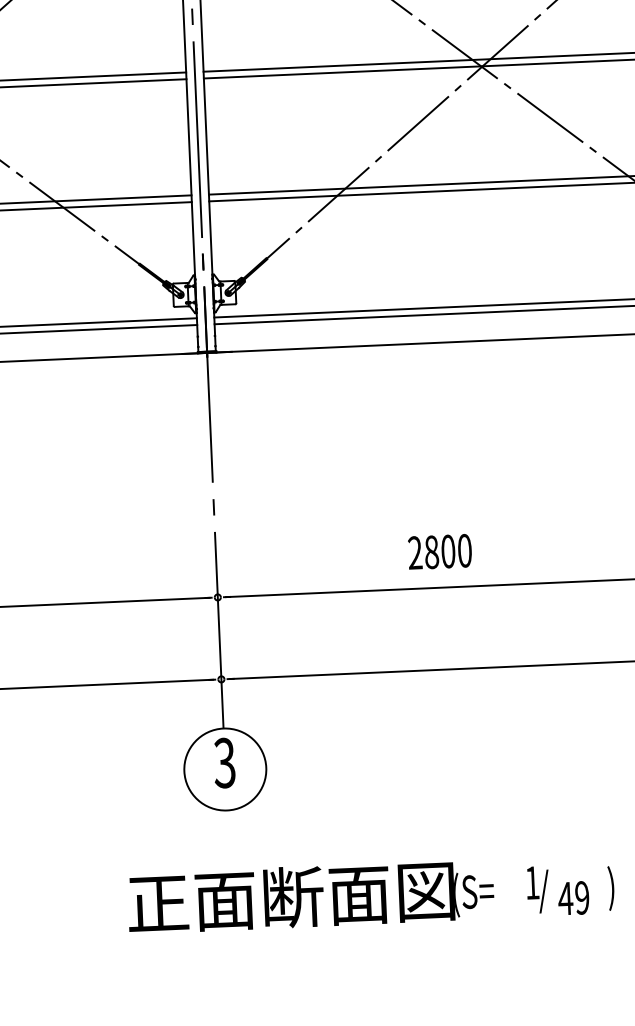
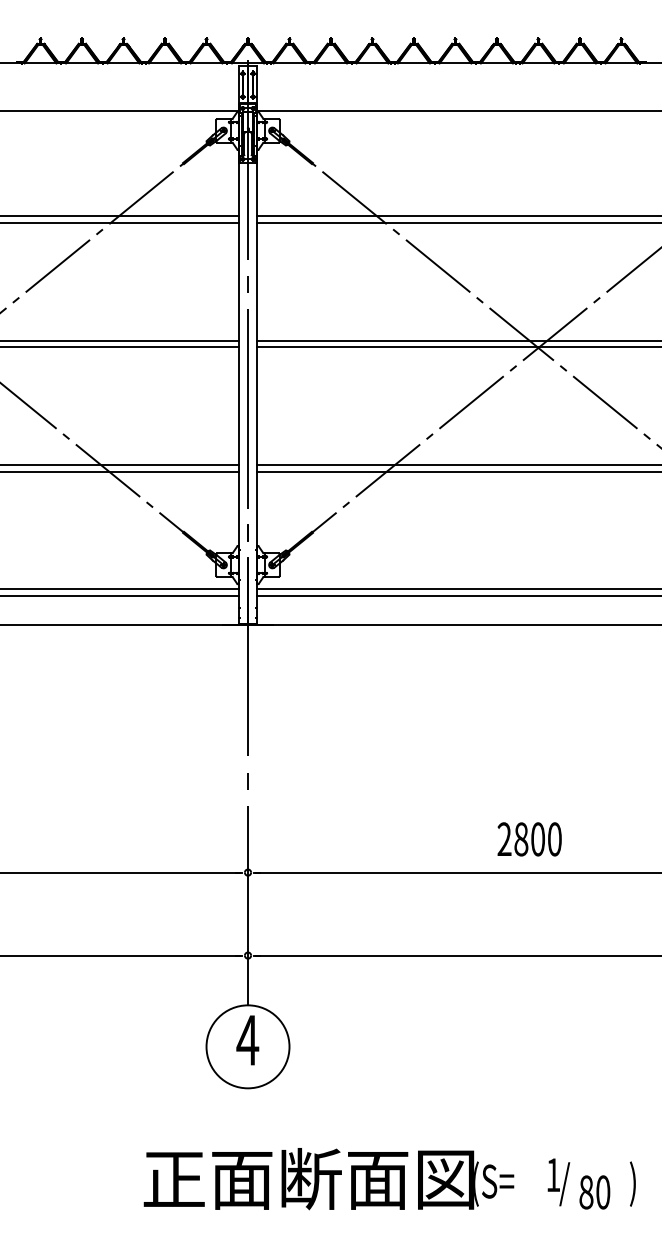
text: (439, 552) -> (529, 839), moved
text: (224, 763) -> (247, 1040), 3 -> 4
text: (573, 898) -> (594, 1192), 49 -> 80

